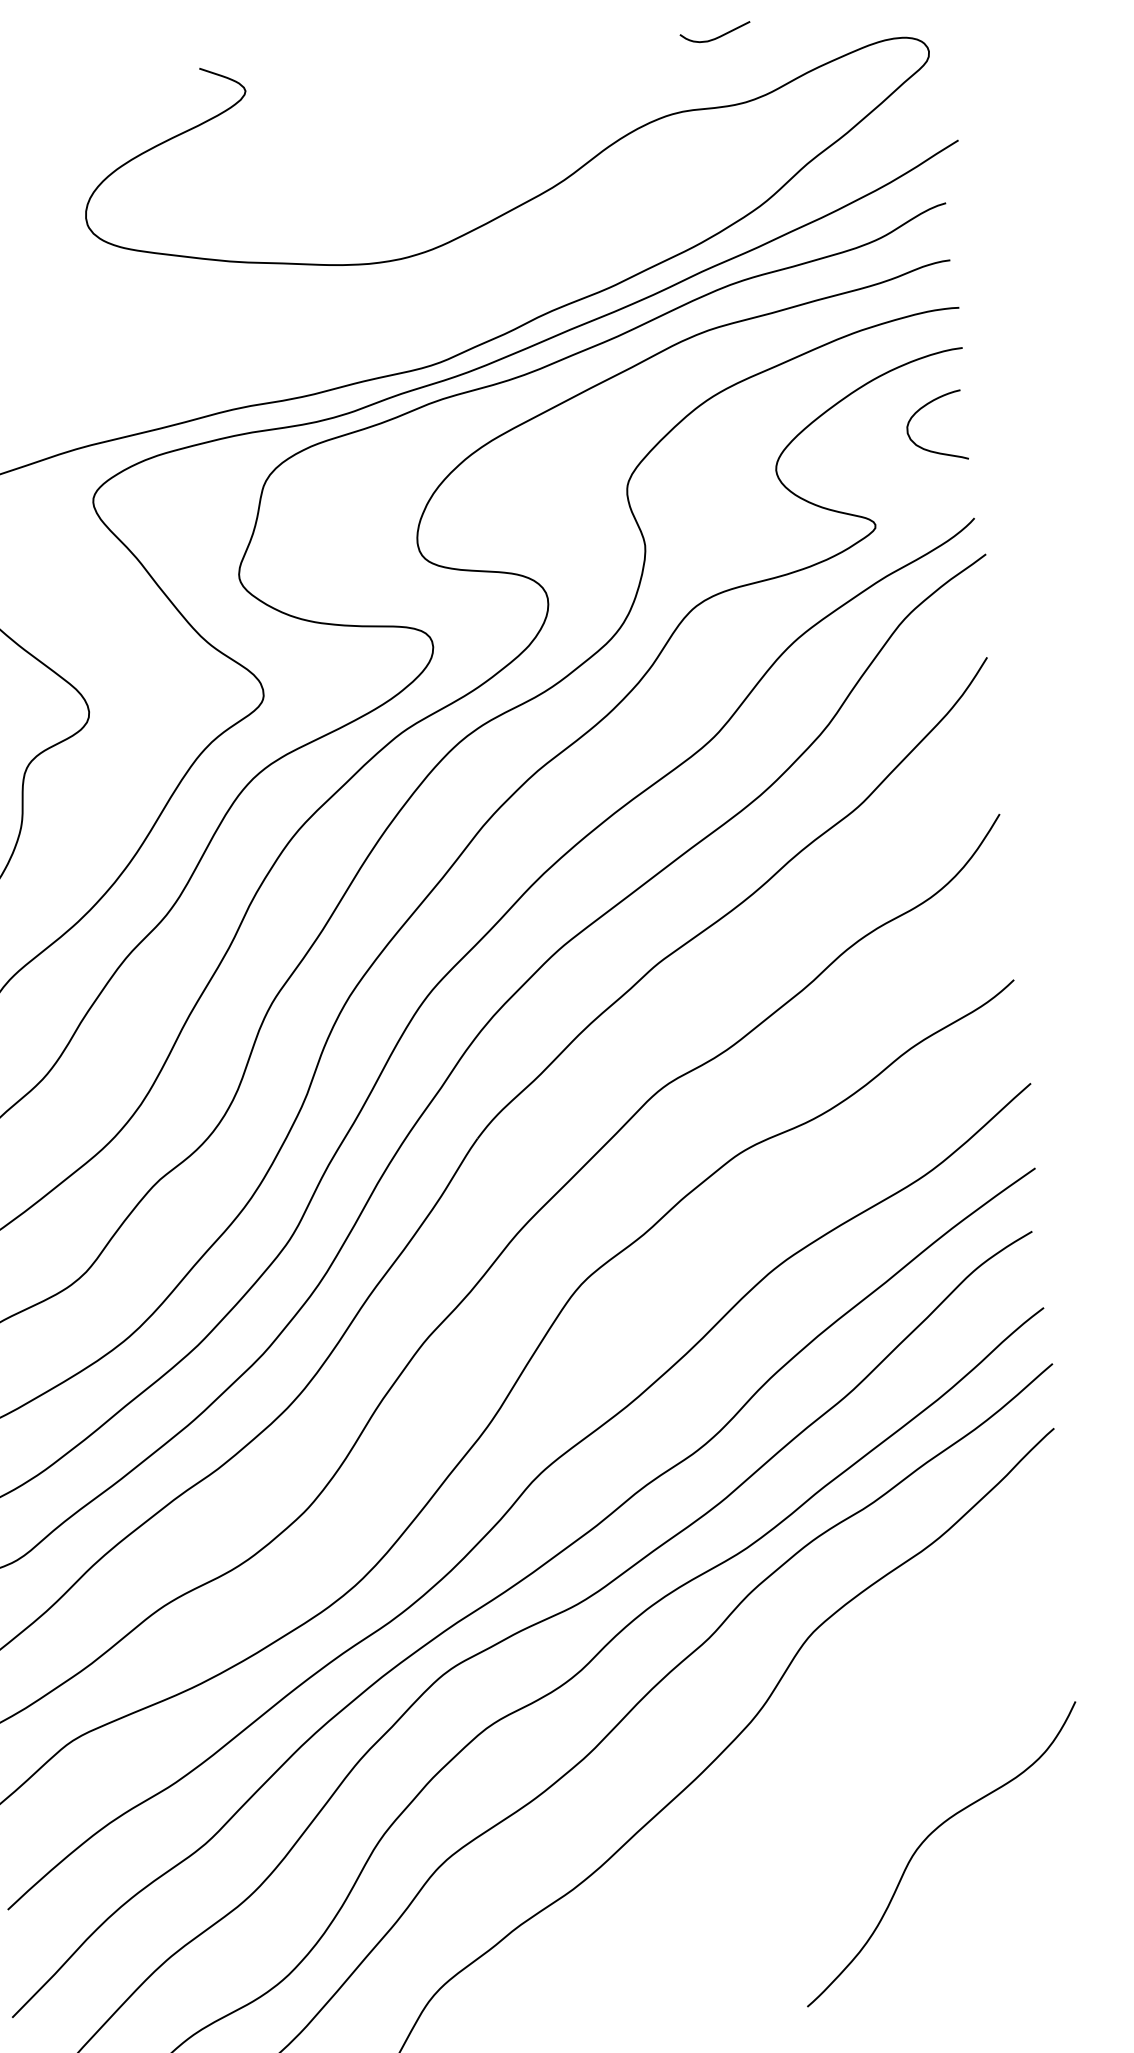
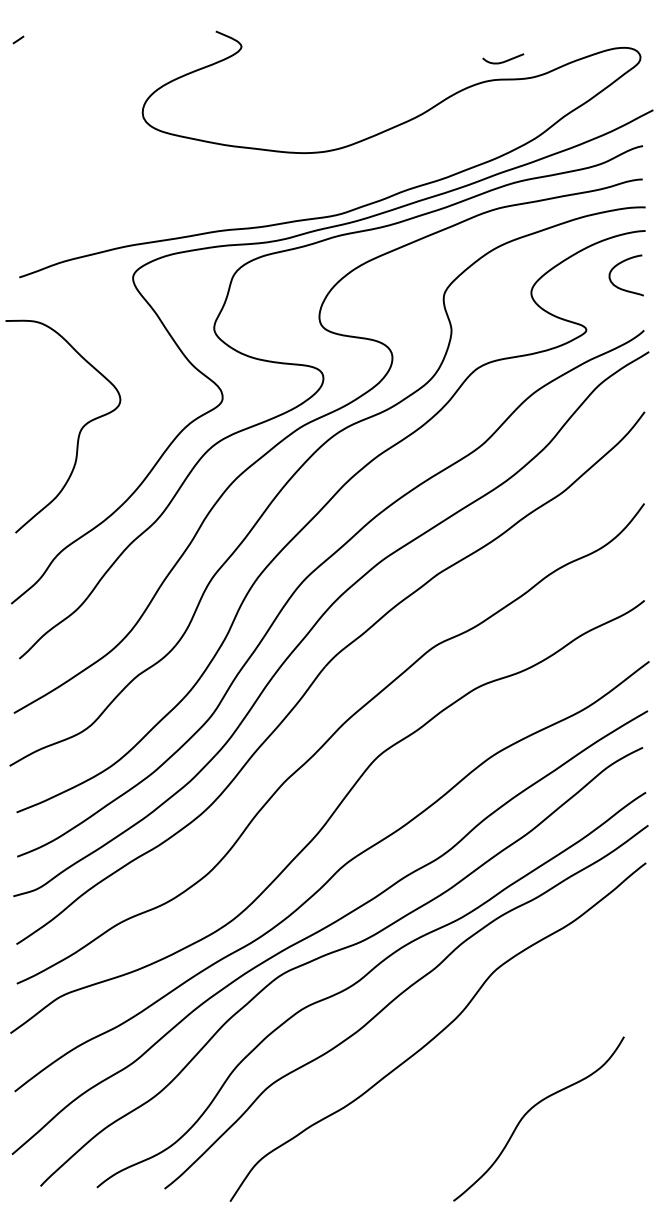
curve: (717, 35) -> (504, 60), moved
curve: (926, 1841) -> (530, 1110), moved

